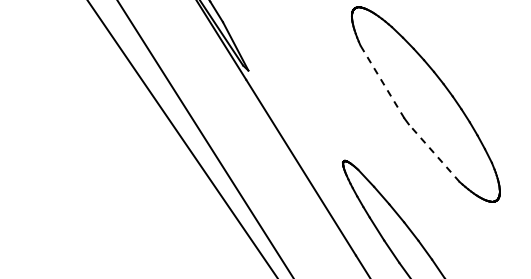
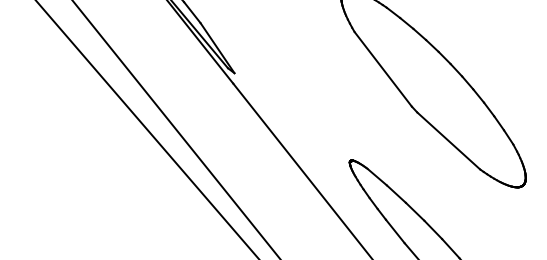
line: (382, 82) -> (383, 69), dashed -> solid
line: (433, 152) -> (447, 140), dashed -> solid

